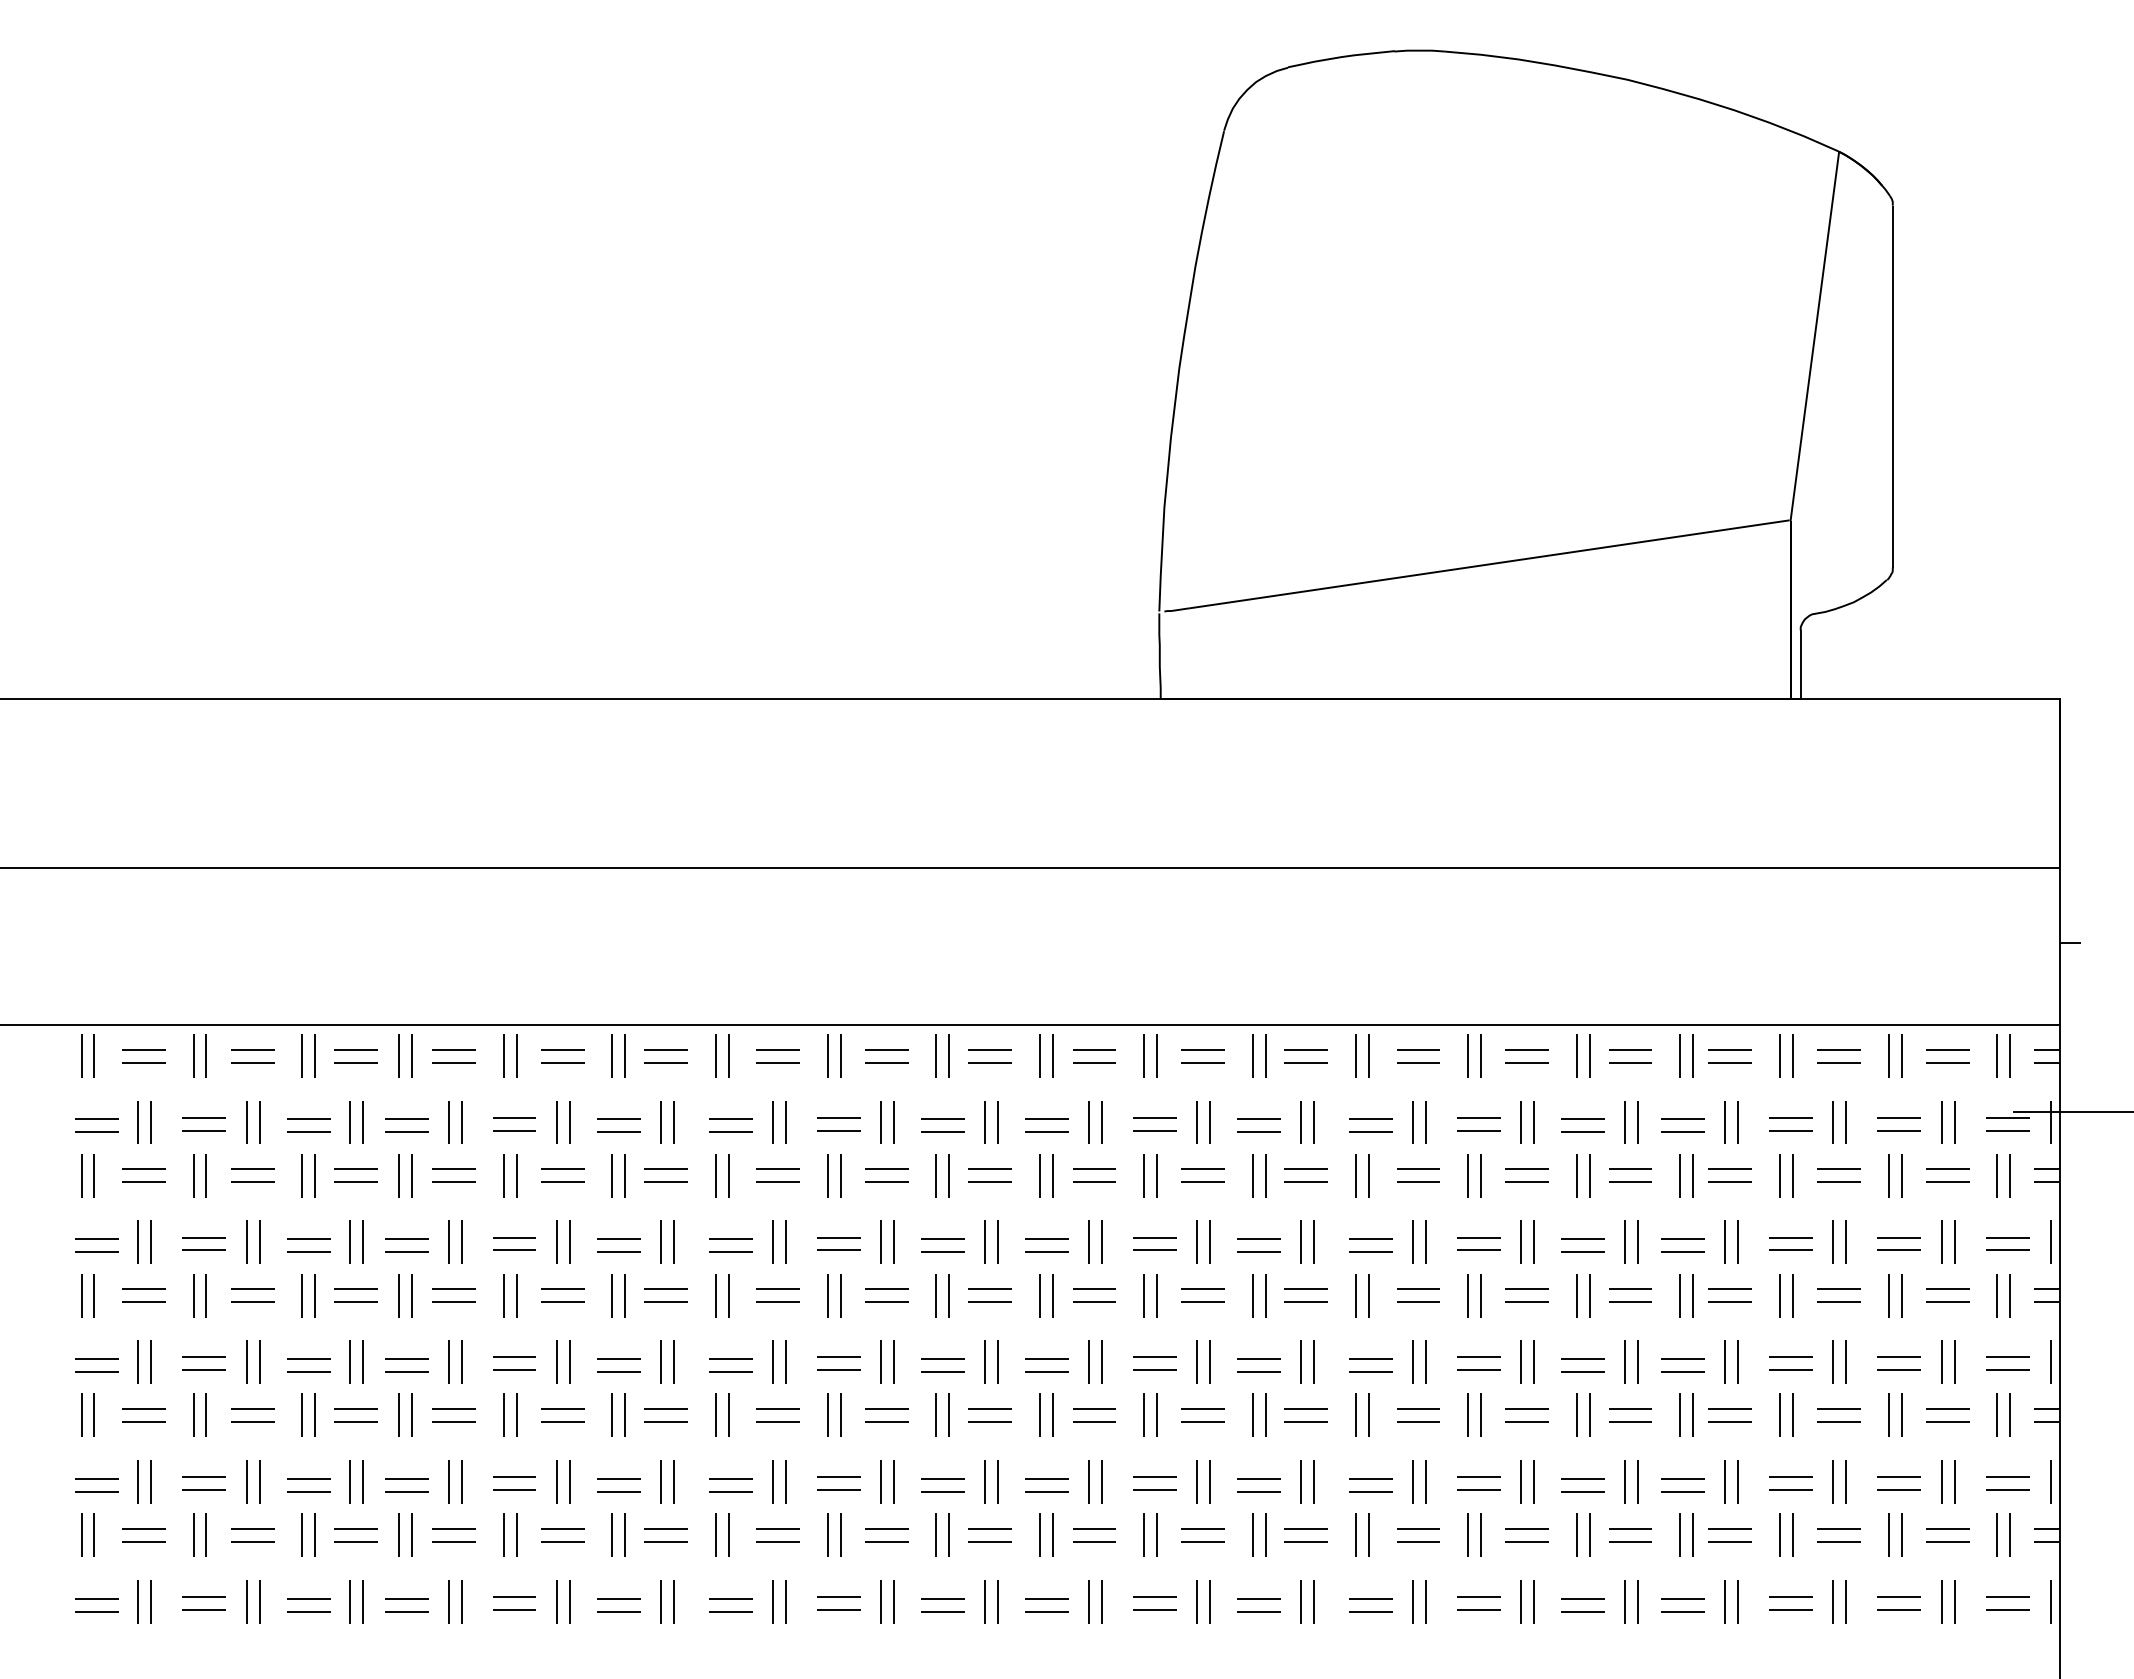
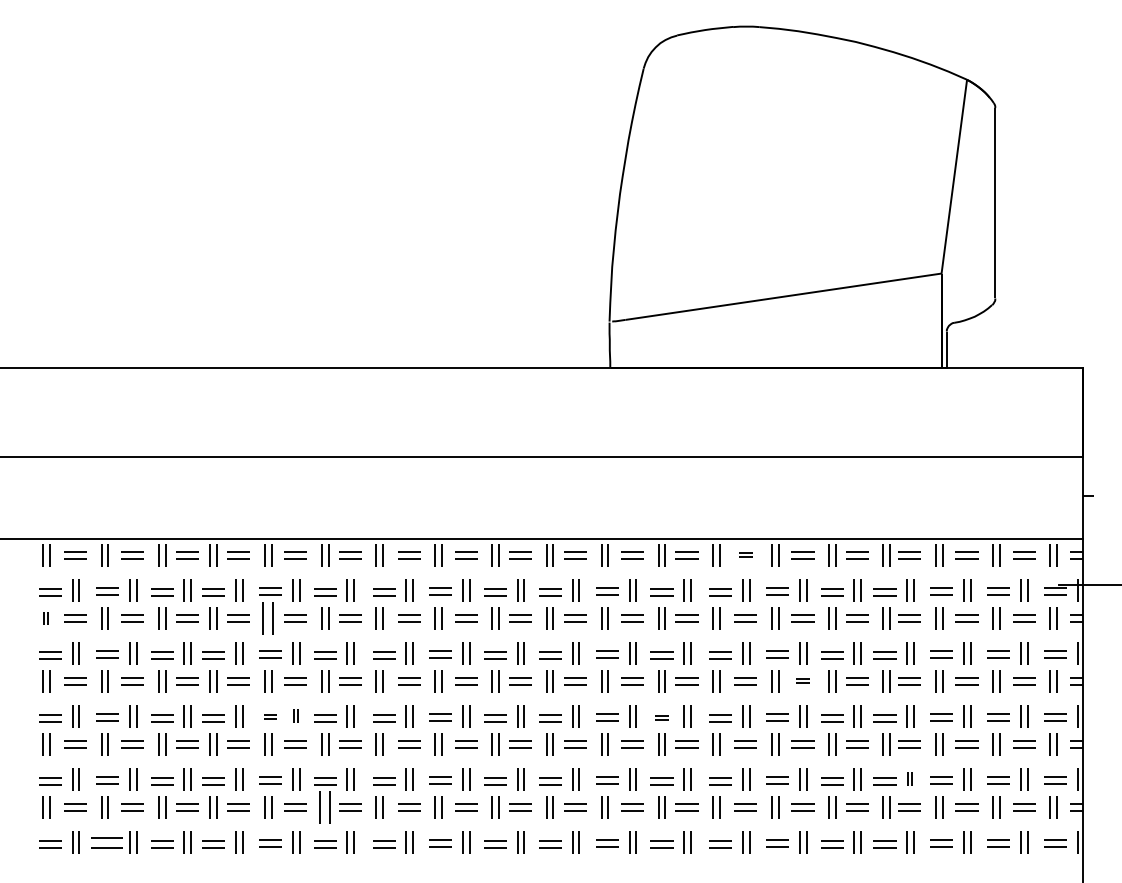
part: (1417, 1056) -> (745, 555), size x0.6
part: (88, 1176) -> (46, 618), size x0.6
part: (510, 1176) -> (268, 618), size x1.4
part: (1526, 1295) -> (802, 681), size x0.6
part: (564, 1362) -> (296, 716), size x0.6
part: (514, 1364) -> (270, 717), size x0.6
part: (1258, 1366) -> (661, 718), size x0.6
part: (1731, 1482) -> (910, 779), size x0.6
part: (619, 1535) -> (325, 807), size x1.4
part: (204, 1603) -> (107, 843), size x1.4

